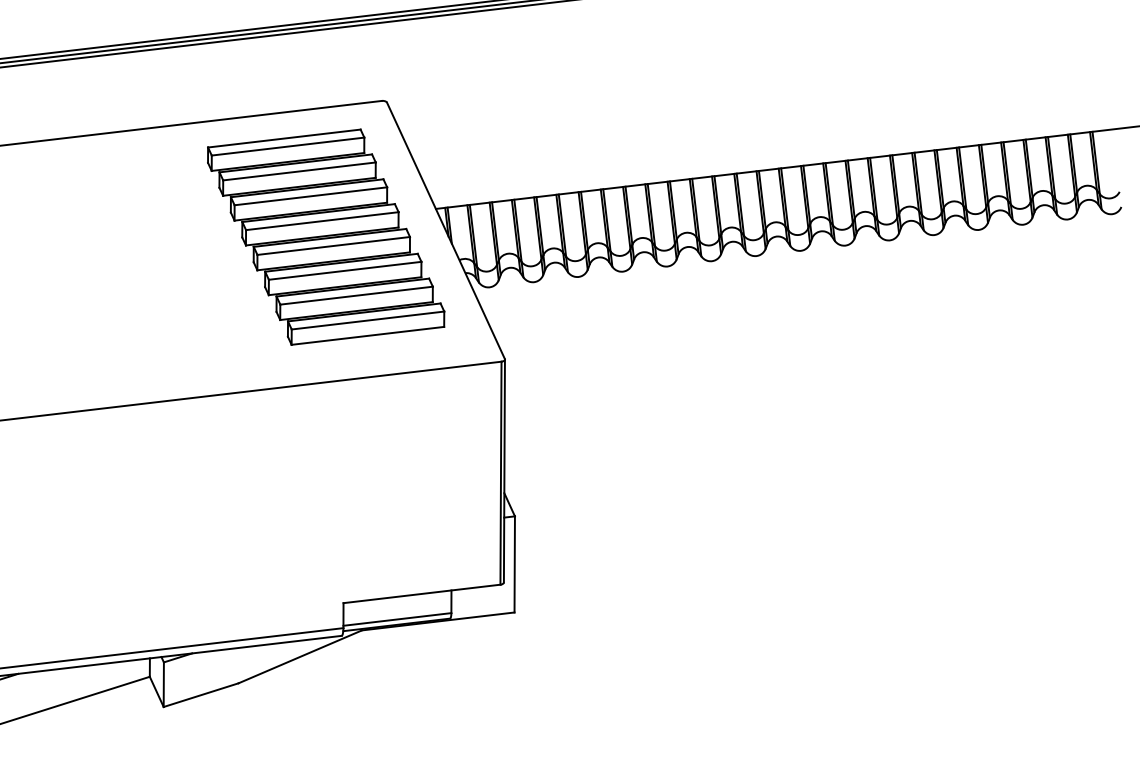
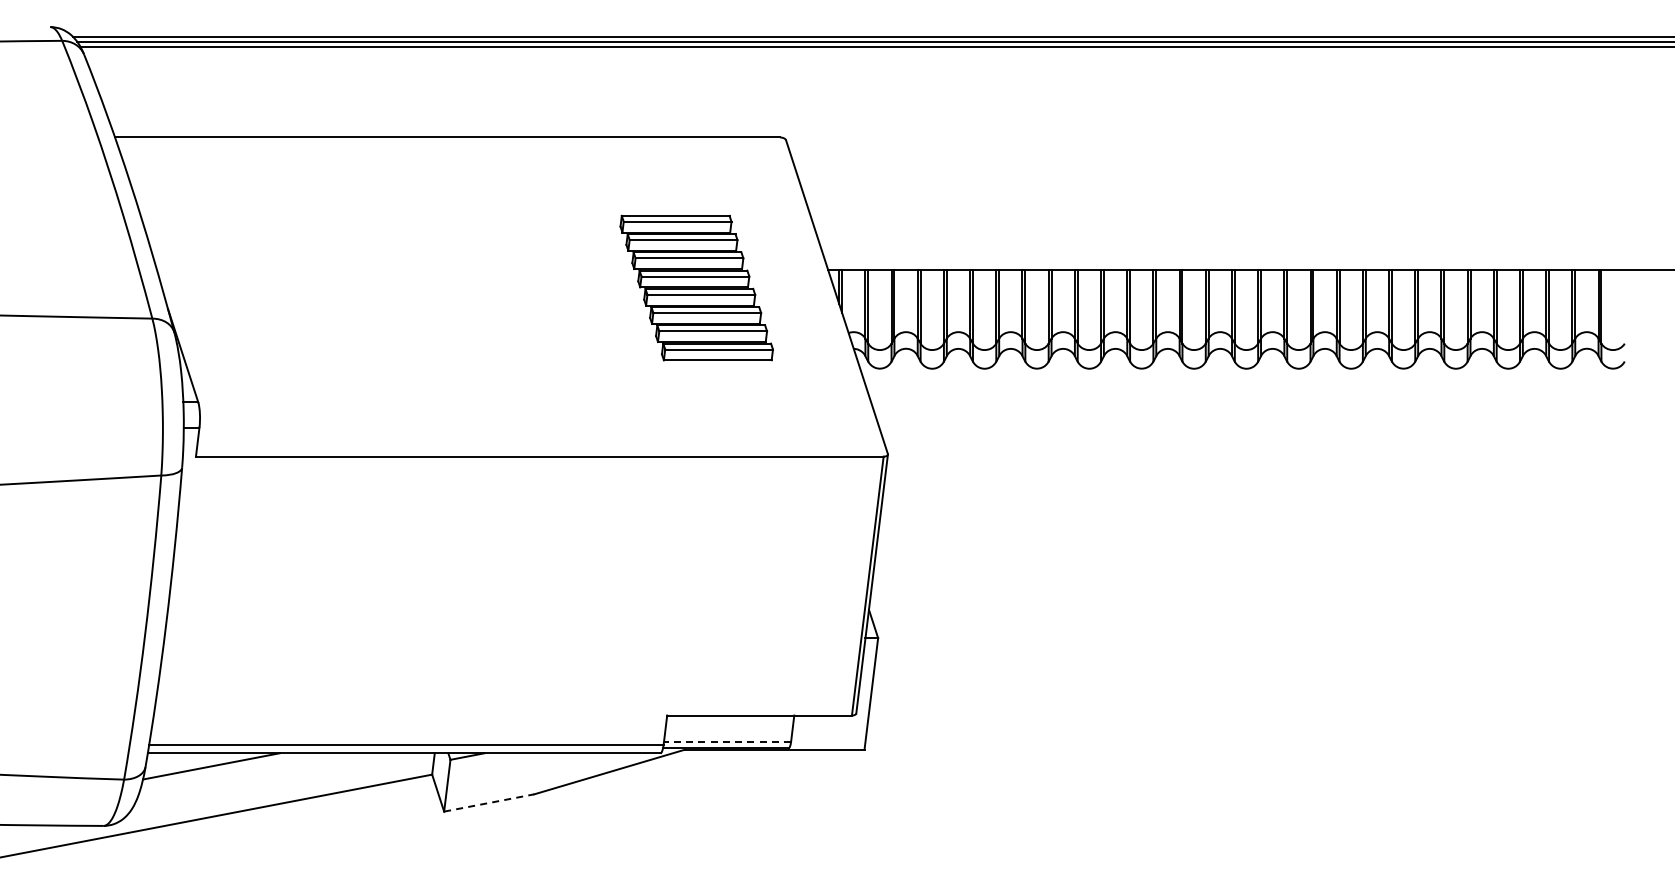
part: (325, 236) -> (696, 287), size x0.6
line: (397, 619) -> (727, 741), solid -> dashed
line: (201, 694) -> (489, 802), solid -> dashed

